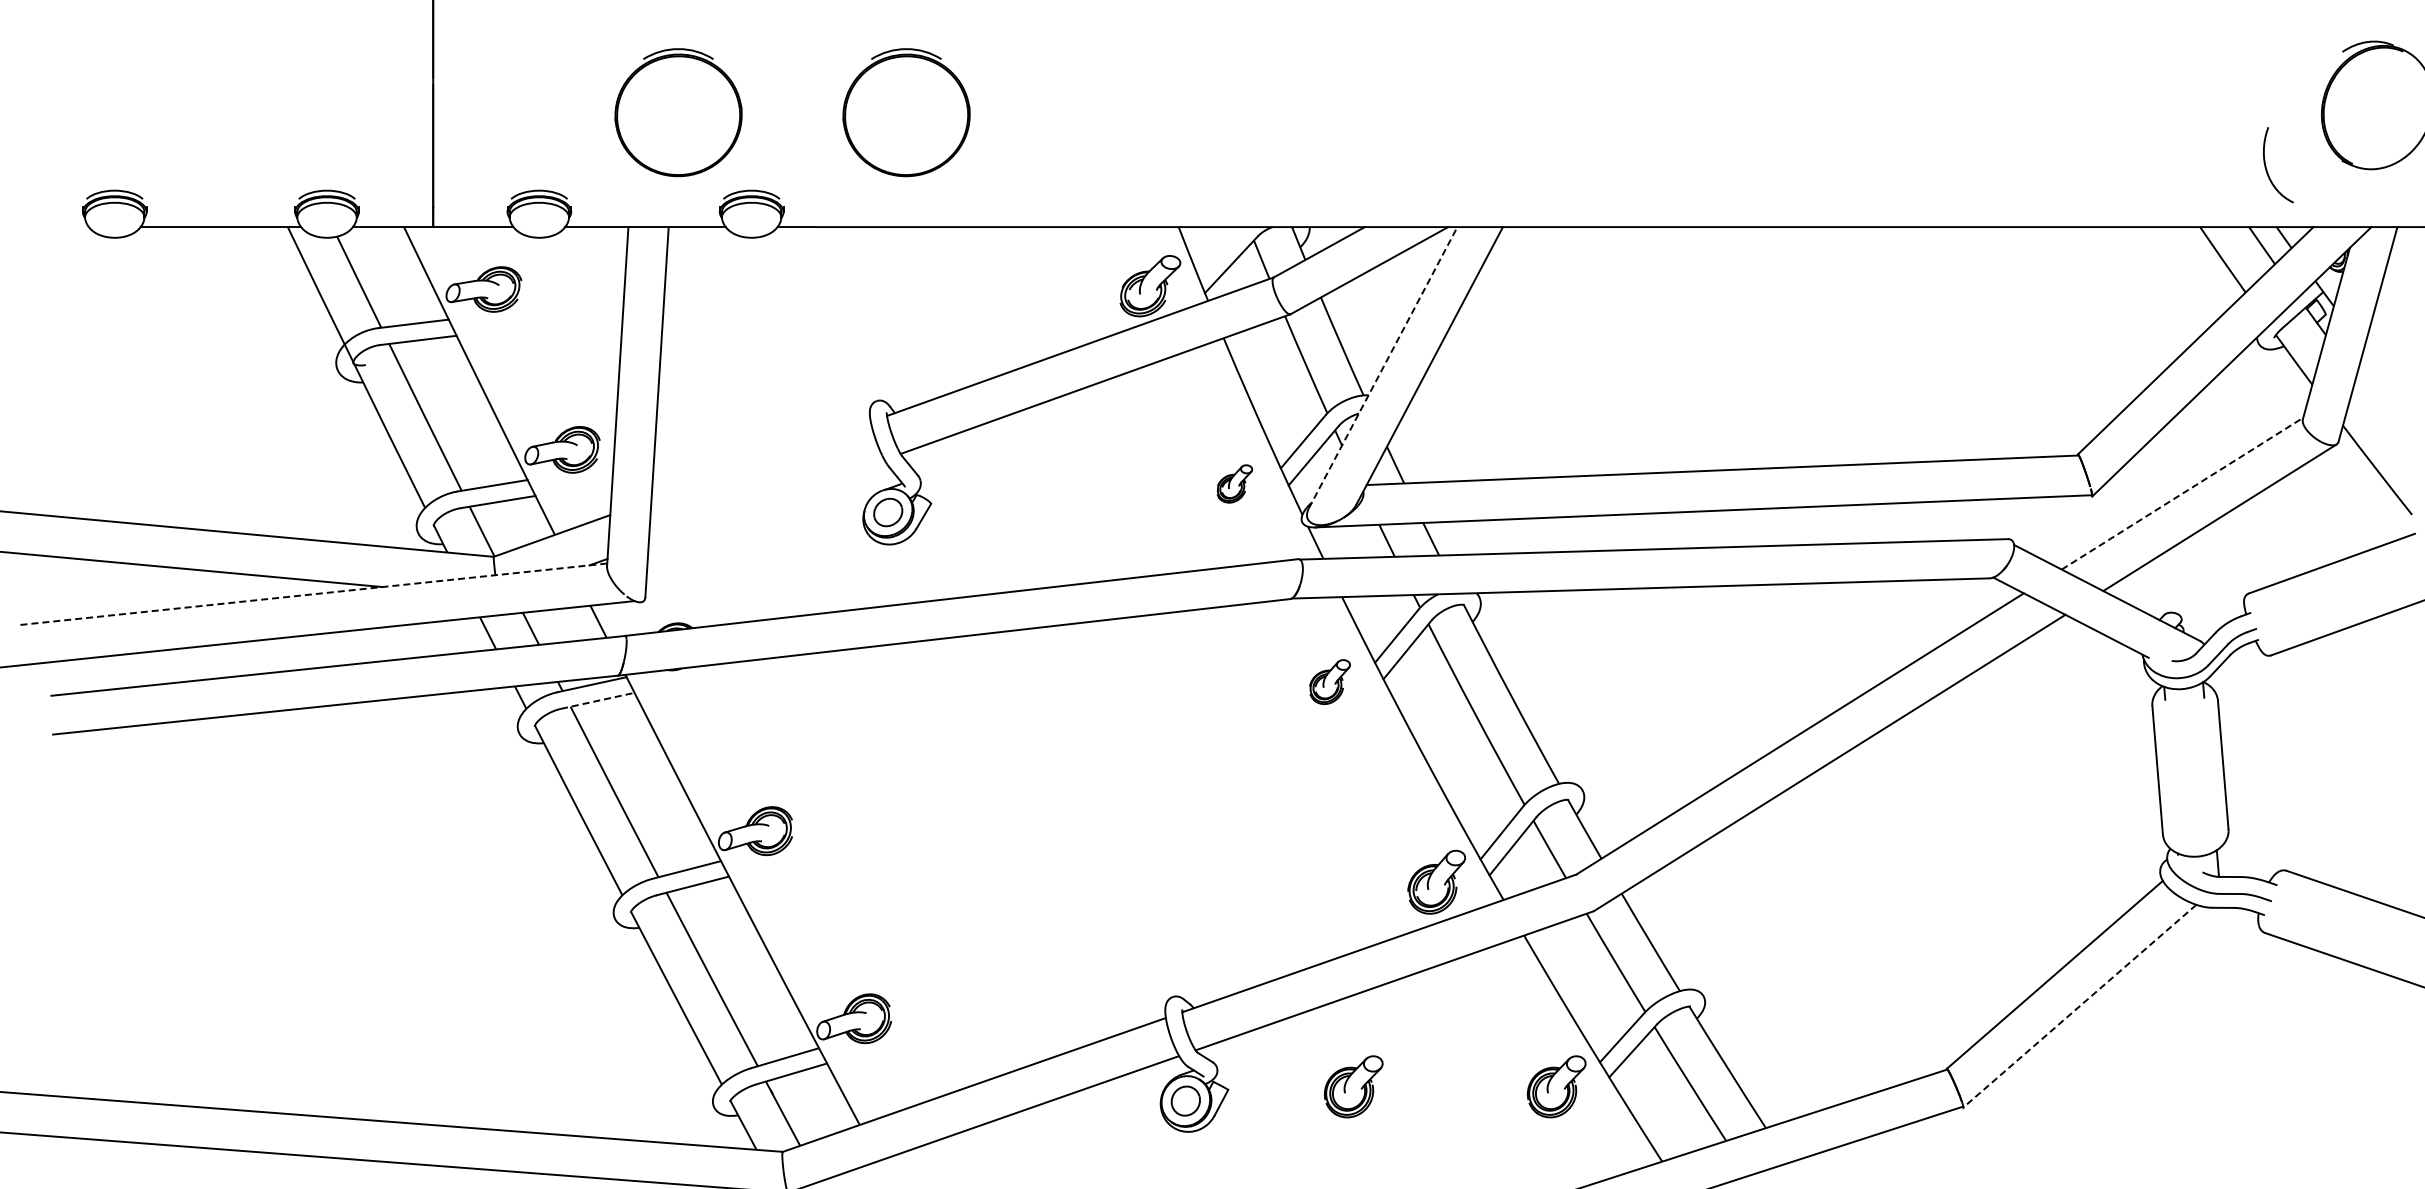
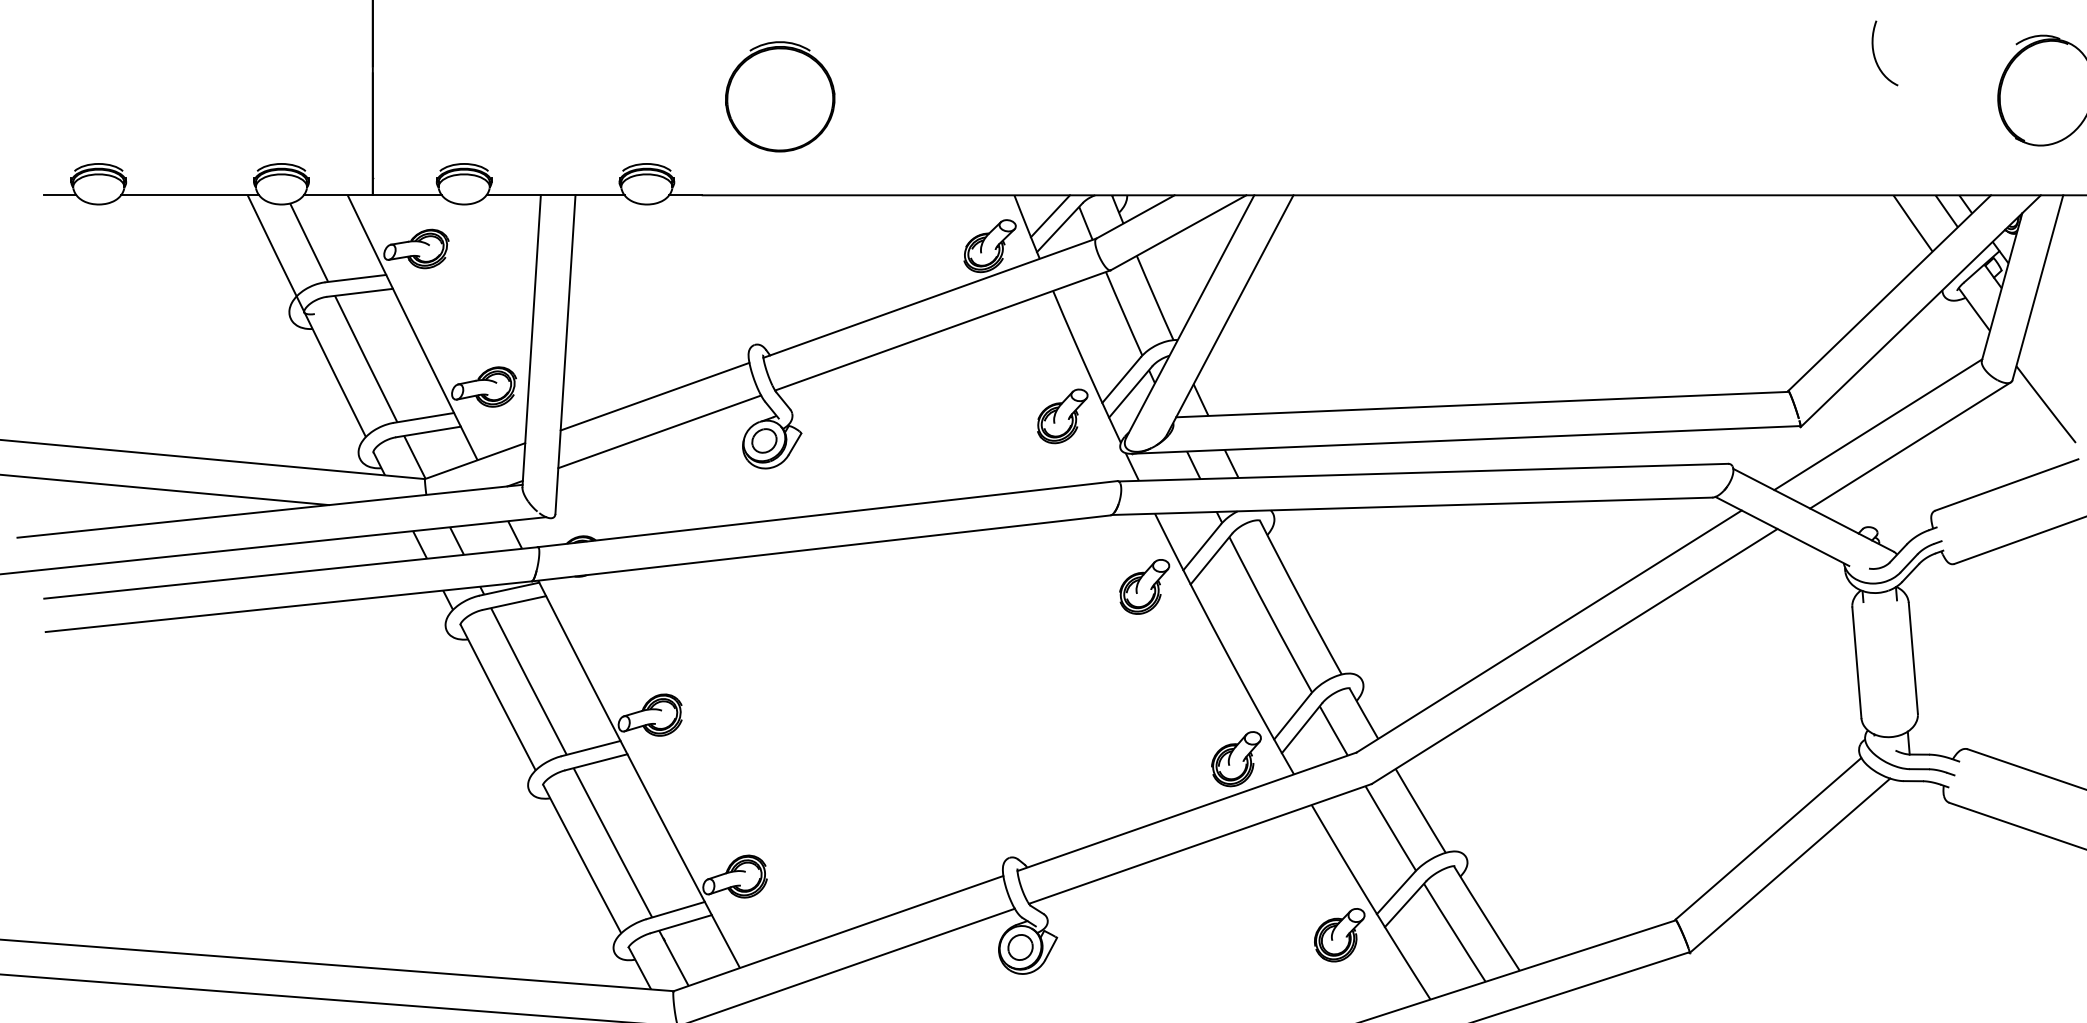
part: (678, 112) -> (583, 96), removed
curve: (2267, 169) -> (1875, 57), moved
line: (69, 227) -> (59, 195), added
line: (1220, 251) -> (1050, 216), added
line: (1383, 367) -> (1190, 316), dashed -> solid
line: (760, 460) -> (654, 396), added
part: (1234, 483) -> (1062, 415), size x1.67
line: (2182, 493) -> (1878, 424), dashed -> solid
line: (766, 501) -> (659, 431), added
line: (313, 594) -> (269, 511), dashed -> solid
part: (1329, 681) -> (1144, 586), size x1.43
line: (597, 700) -> (514, 602), dashed -> solid
line: (2079, 1006) -> (1789, 866), dashed -> solid
part: (1353, 1086) -> (1164, 934), removed

